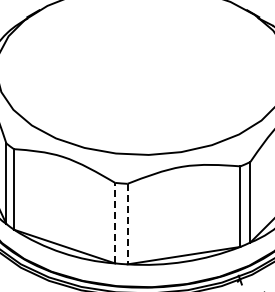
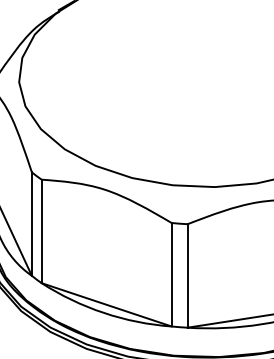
line: (115, 222) -> (172, 273), dashed -> solid
line: (127, 224) -> (187, 276), dashed -> solid

